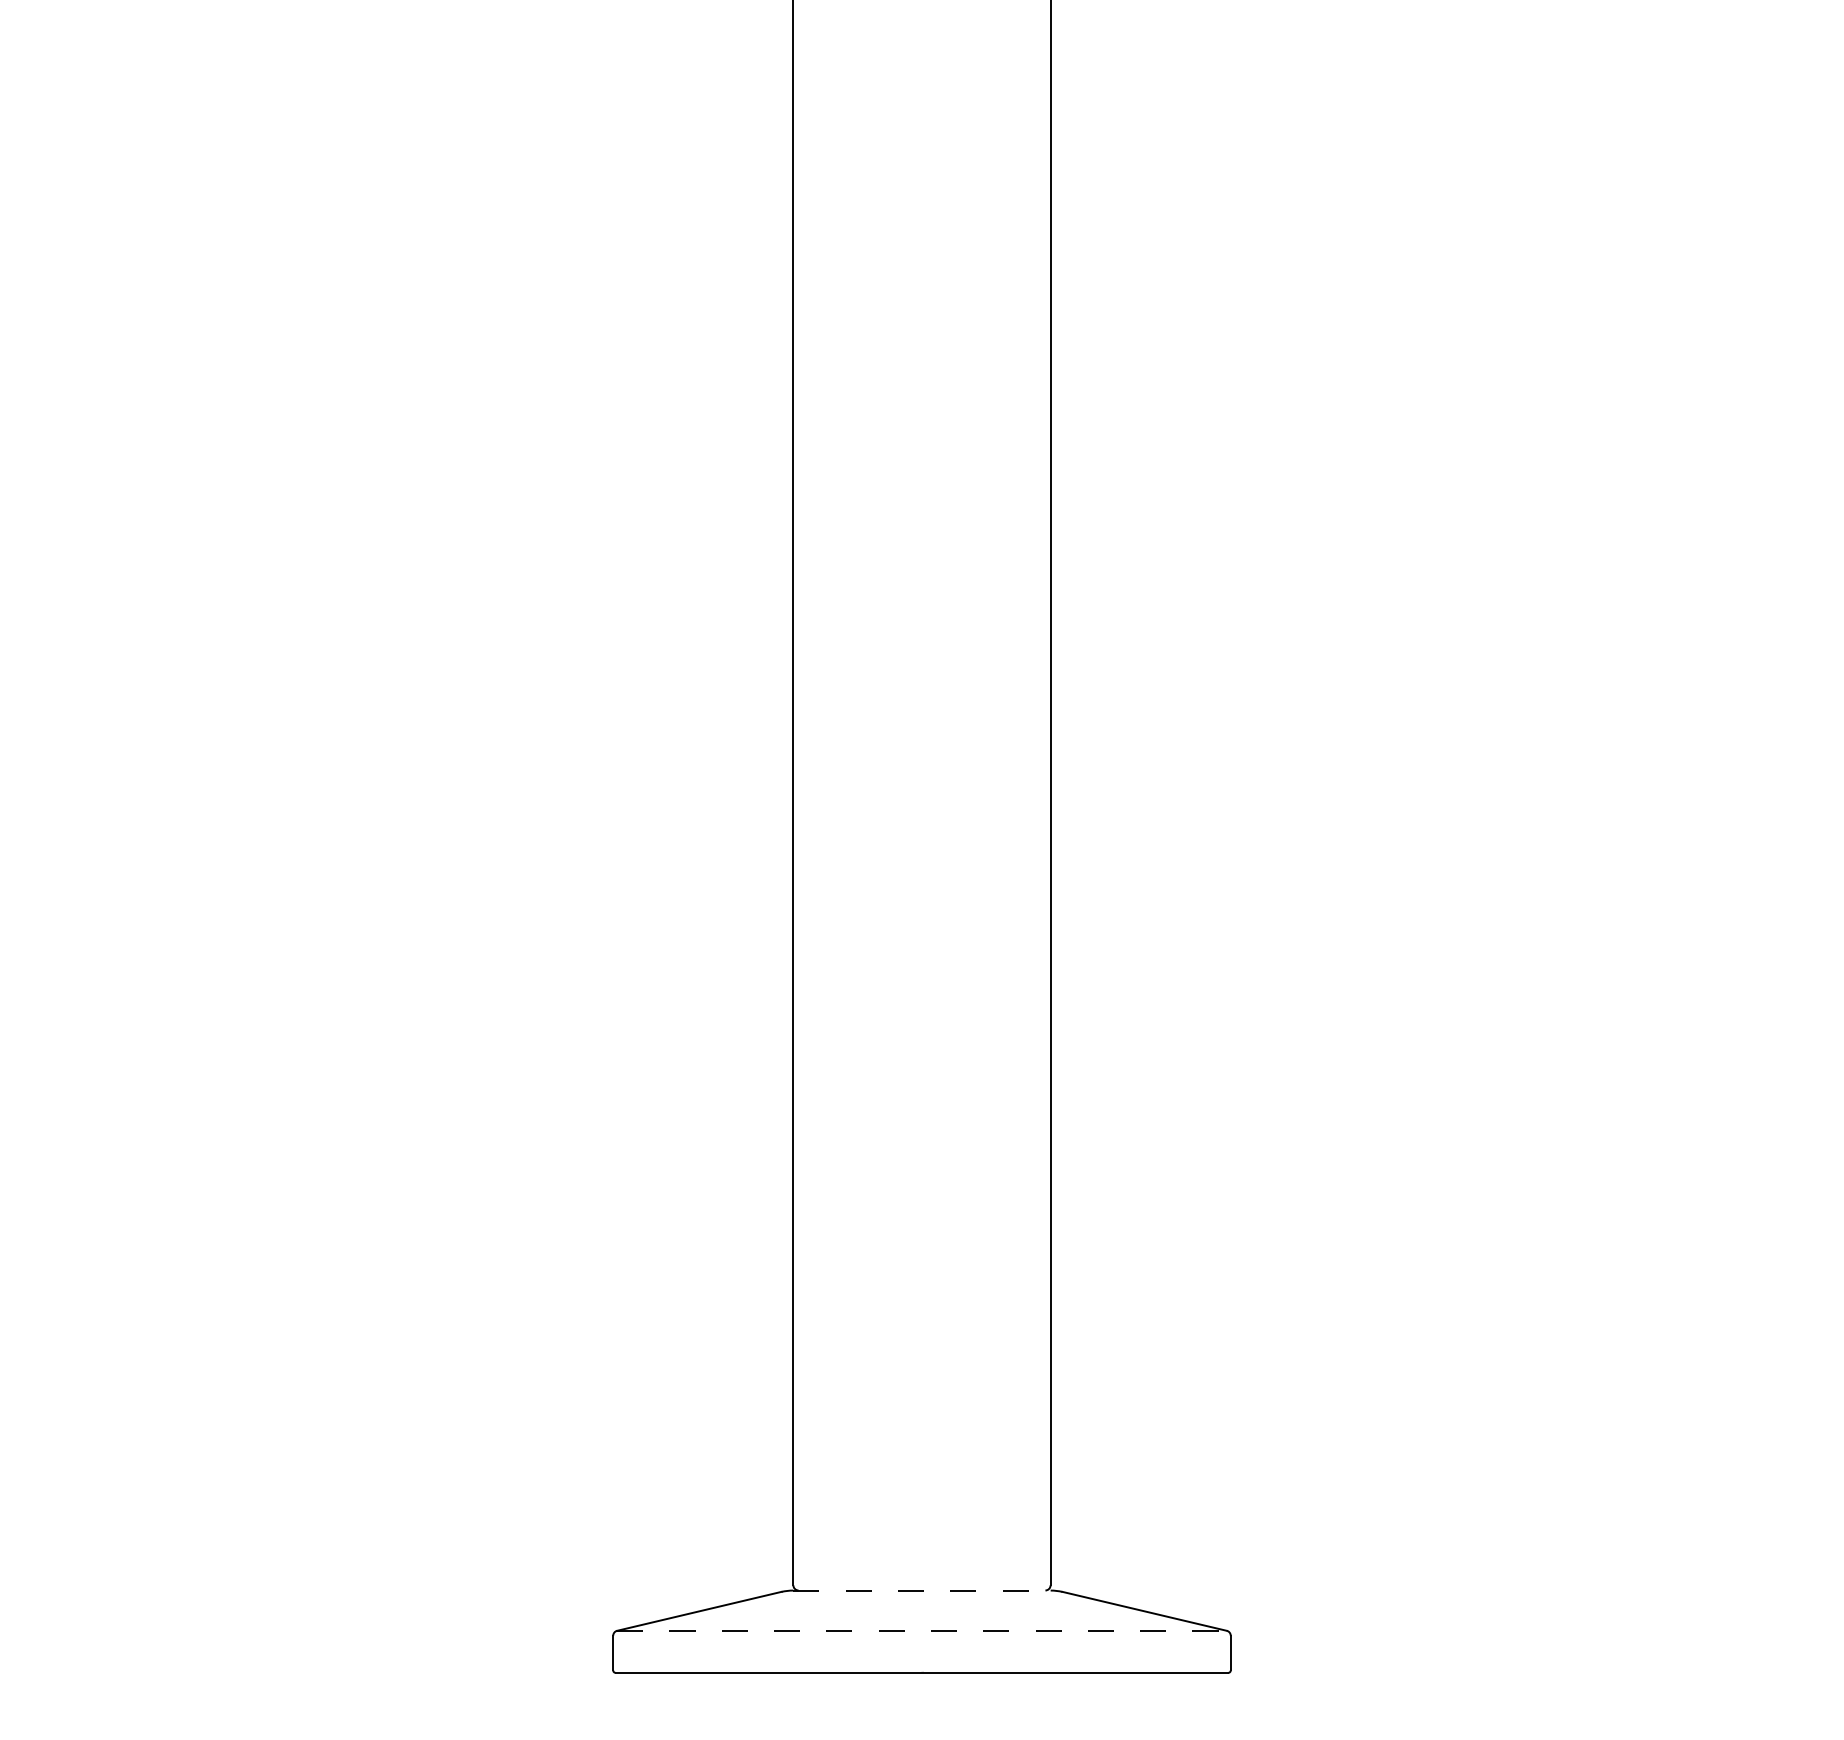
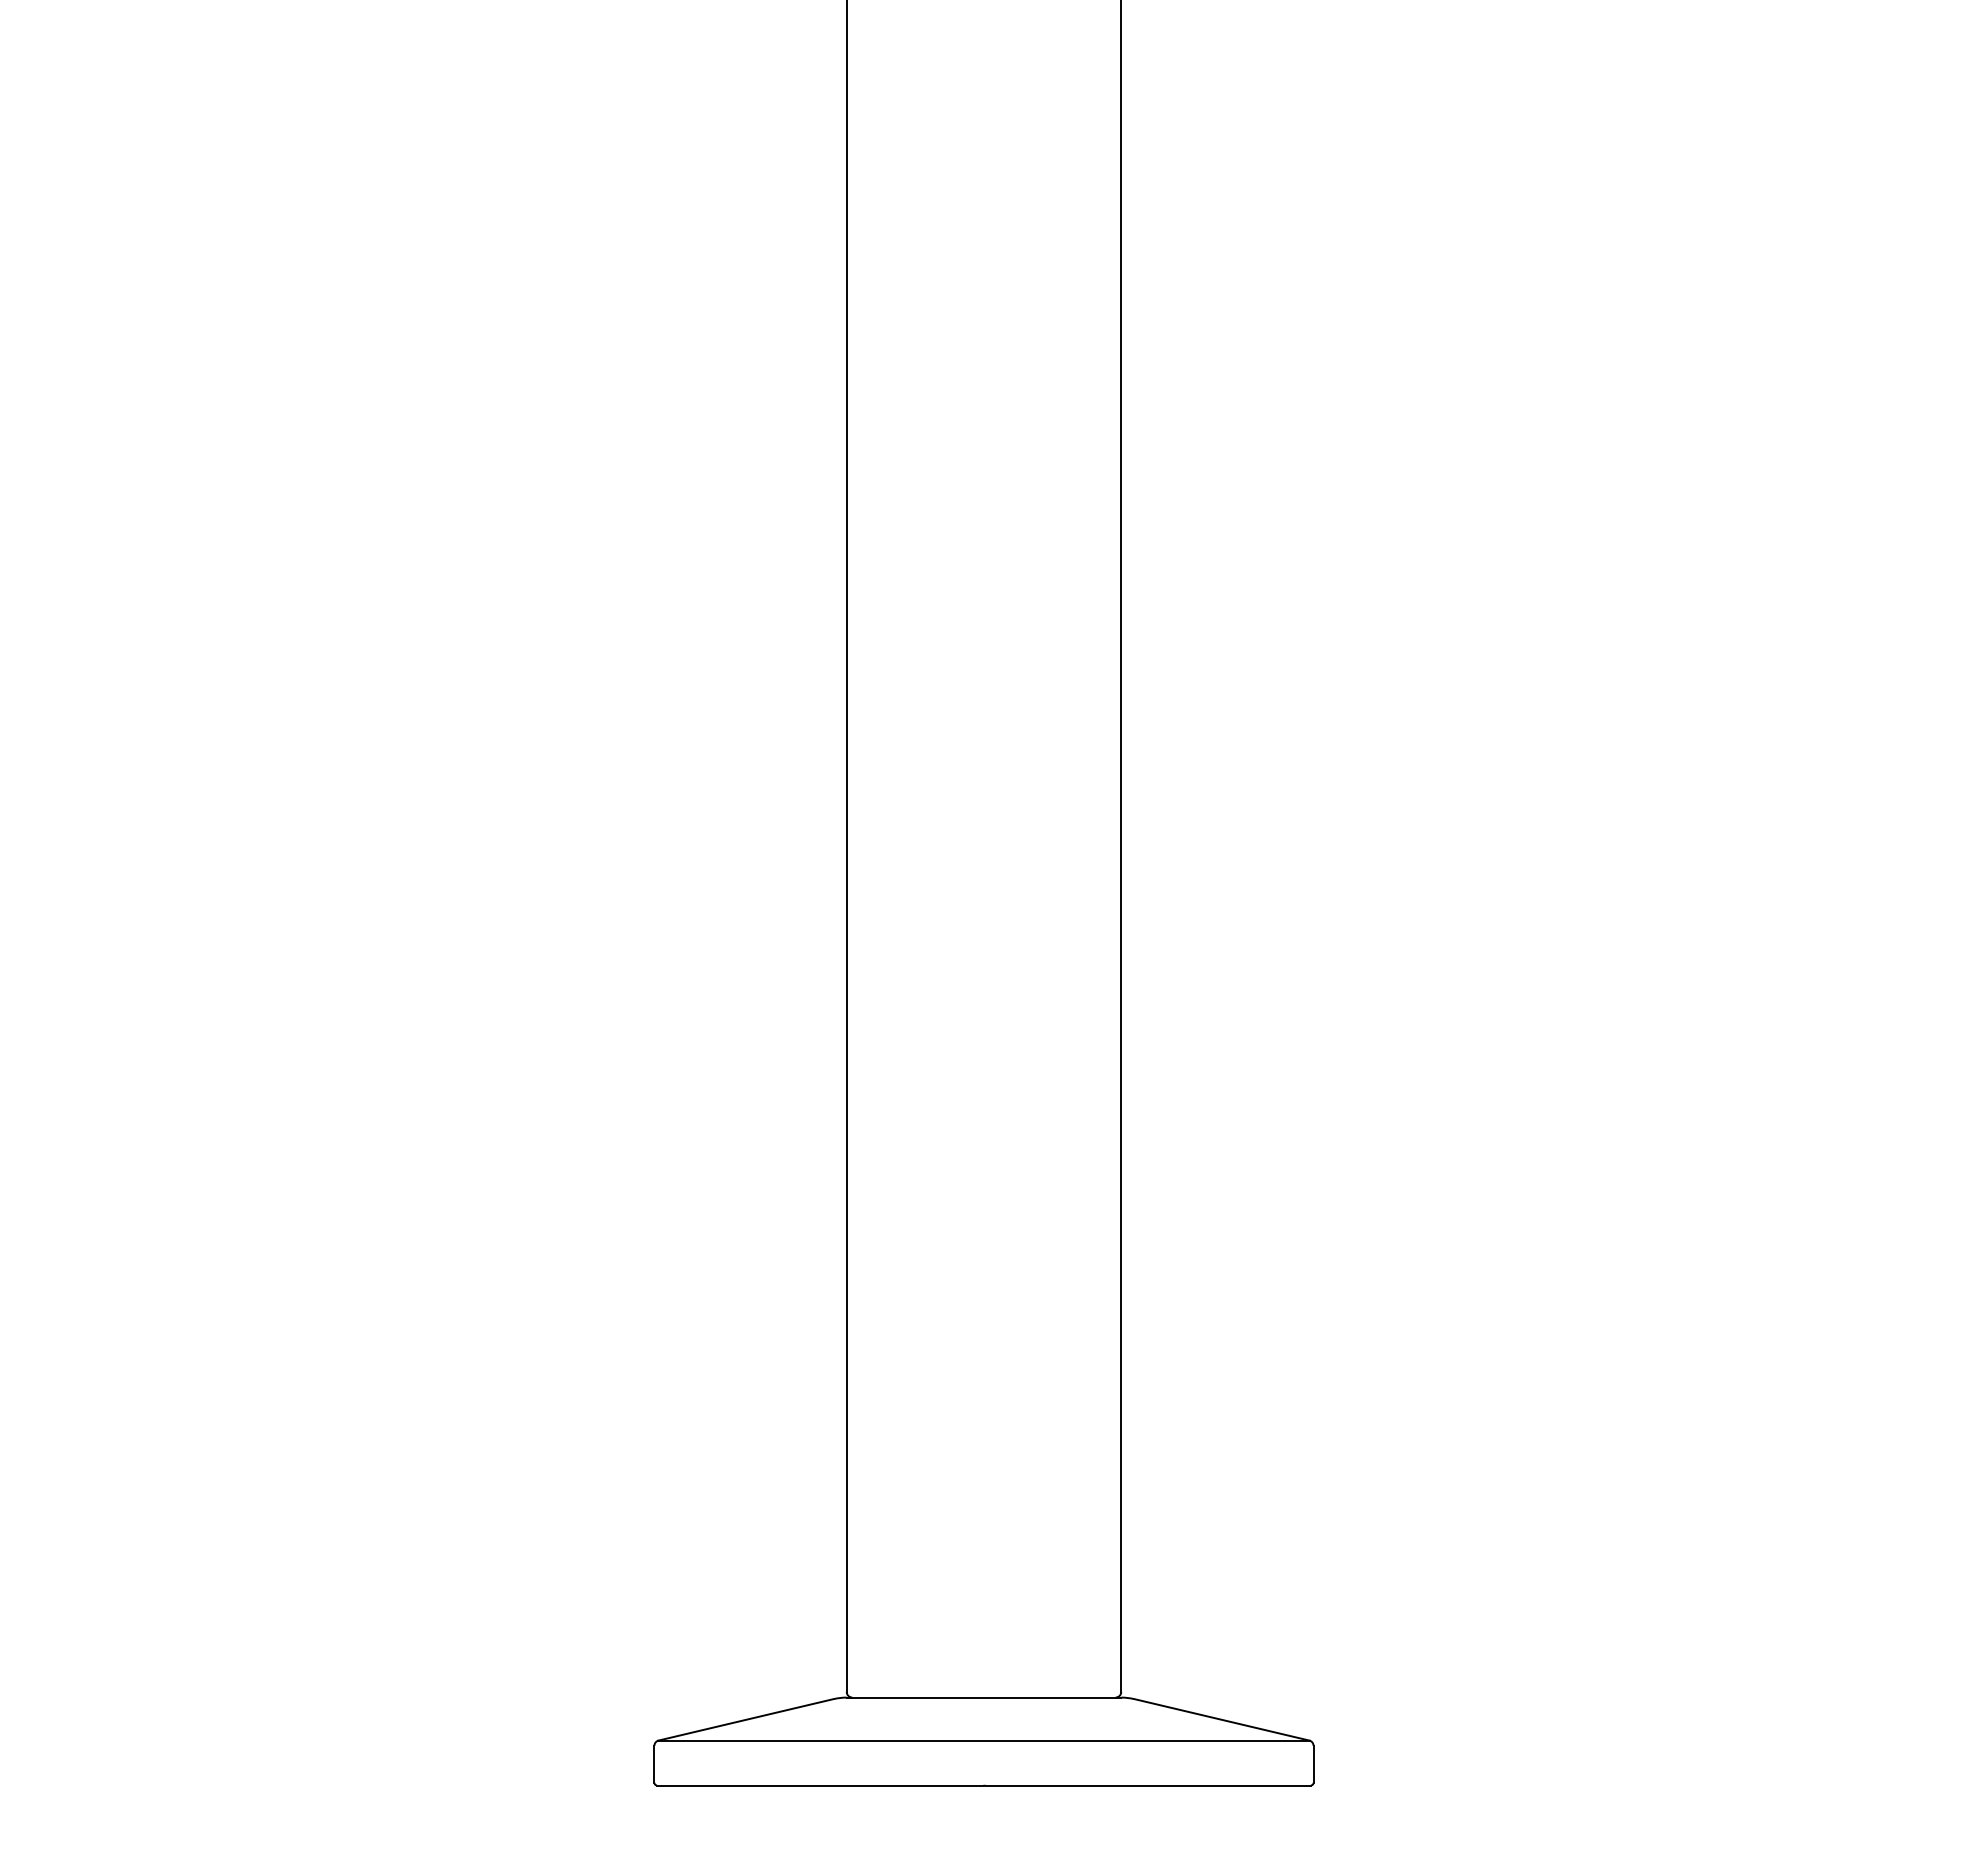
line: (922, 1590) -> (984, 1697), dashed -> solid
line: (922, 1630) -> (984, 1740), dashed -> solid

